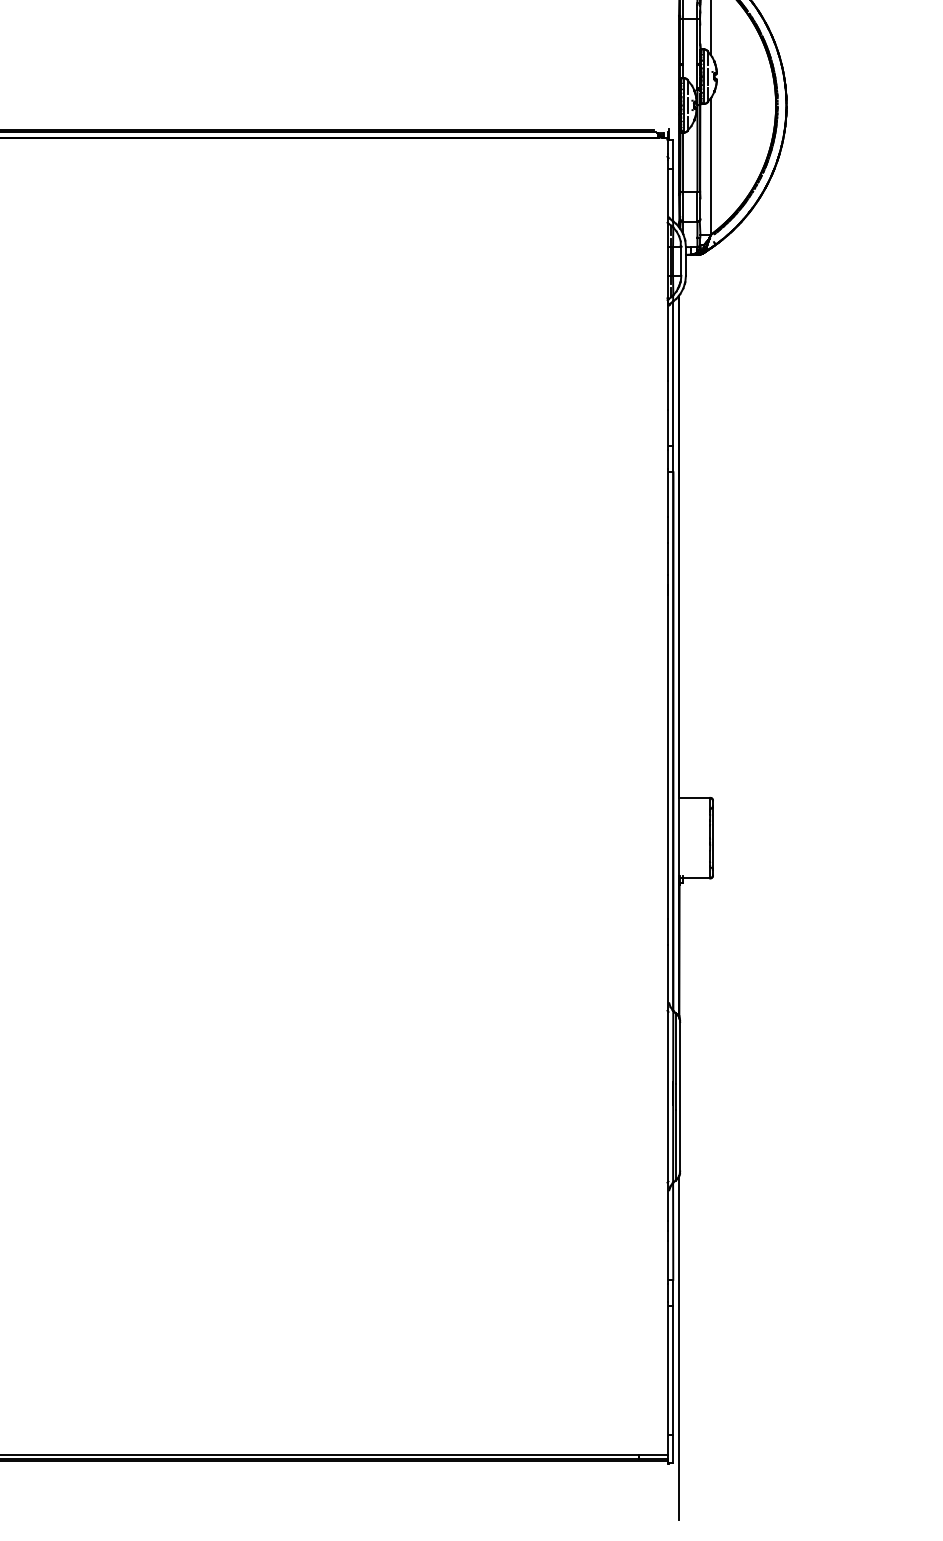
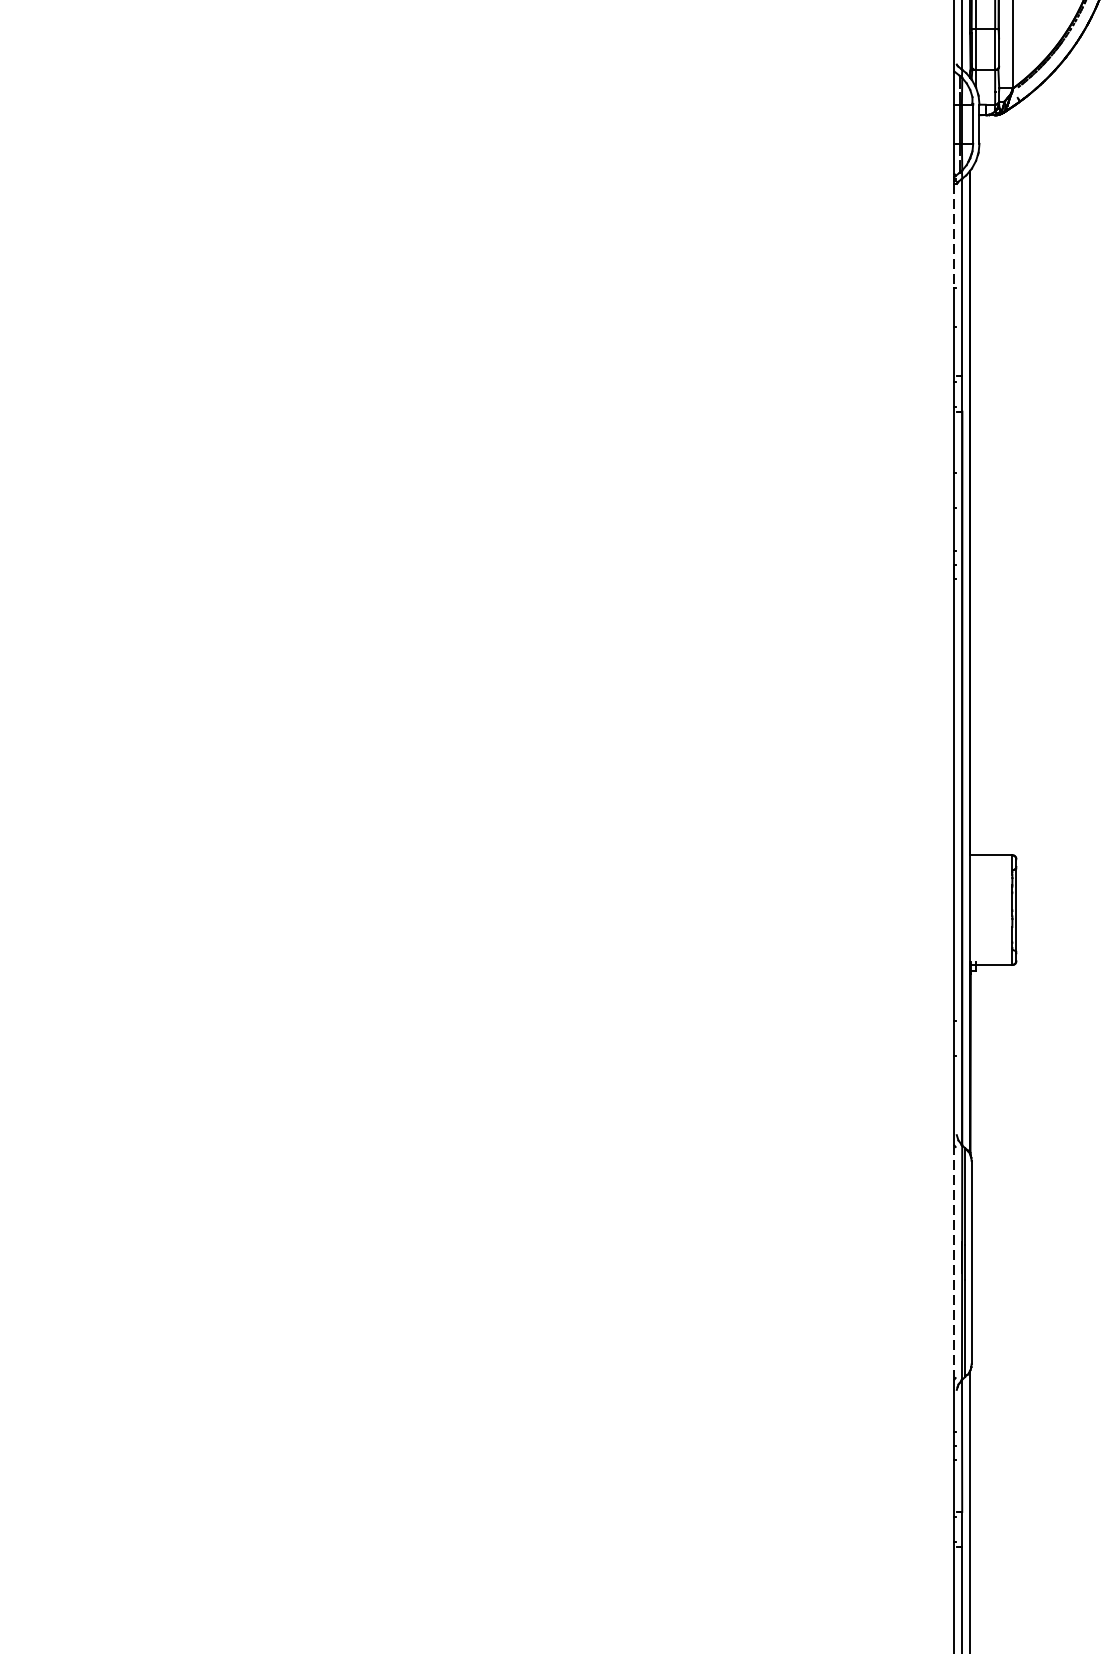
line: (667, 343) -> (954, 236), solid -> dashed
line: (667, 1096) -> (954, 1262), solid -> dashed

